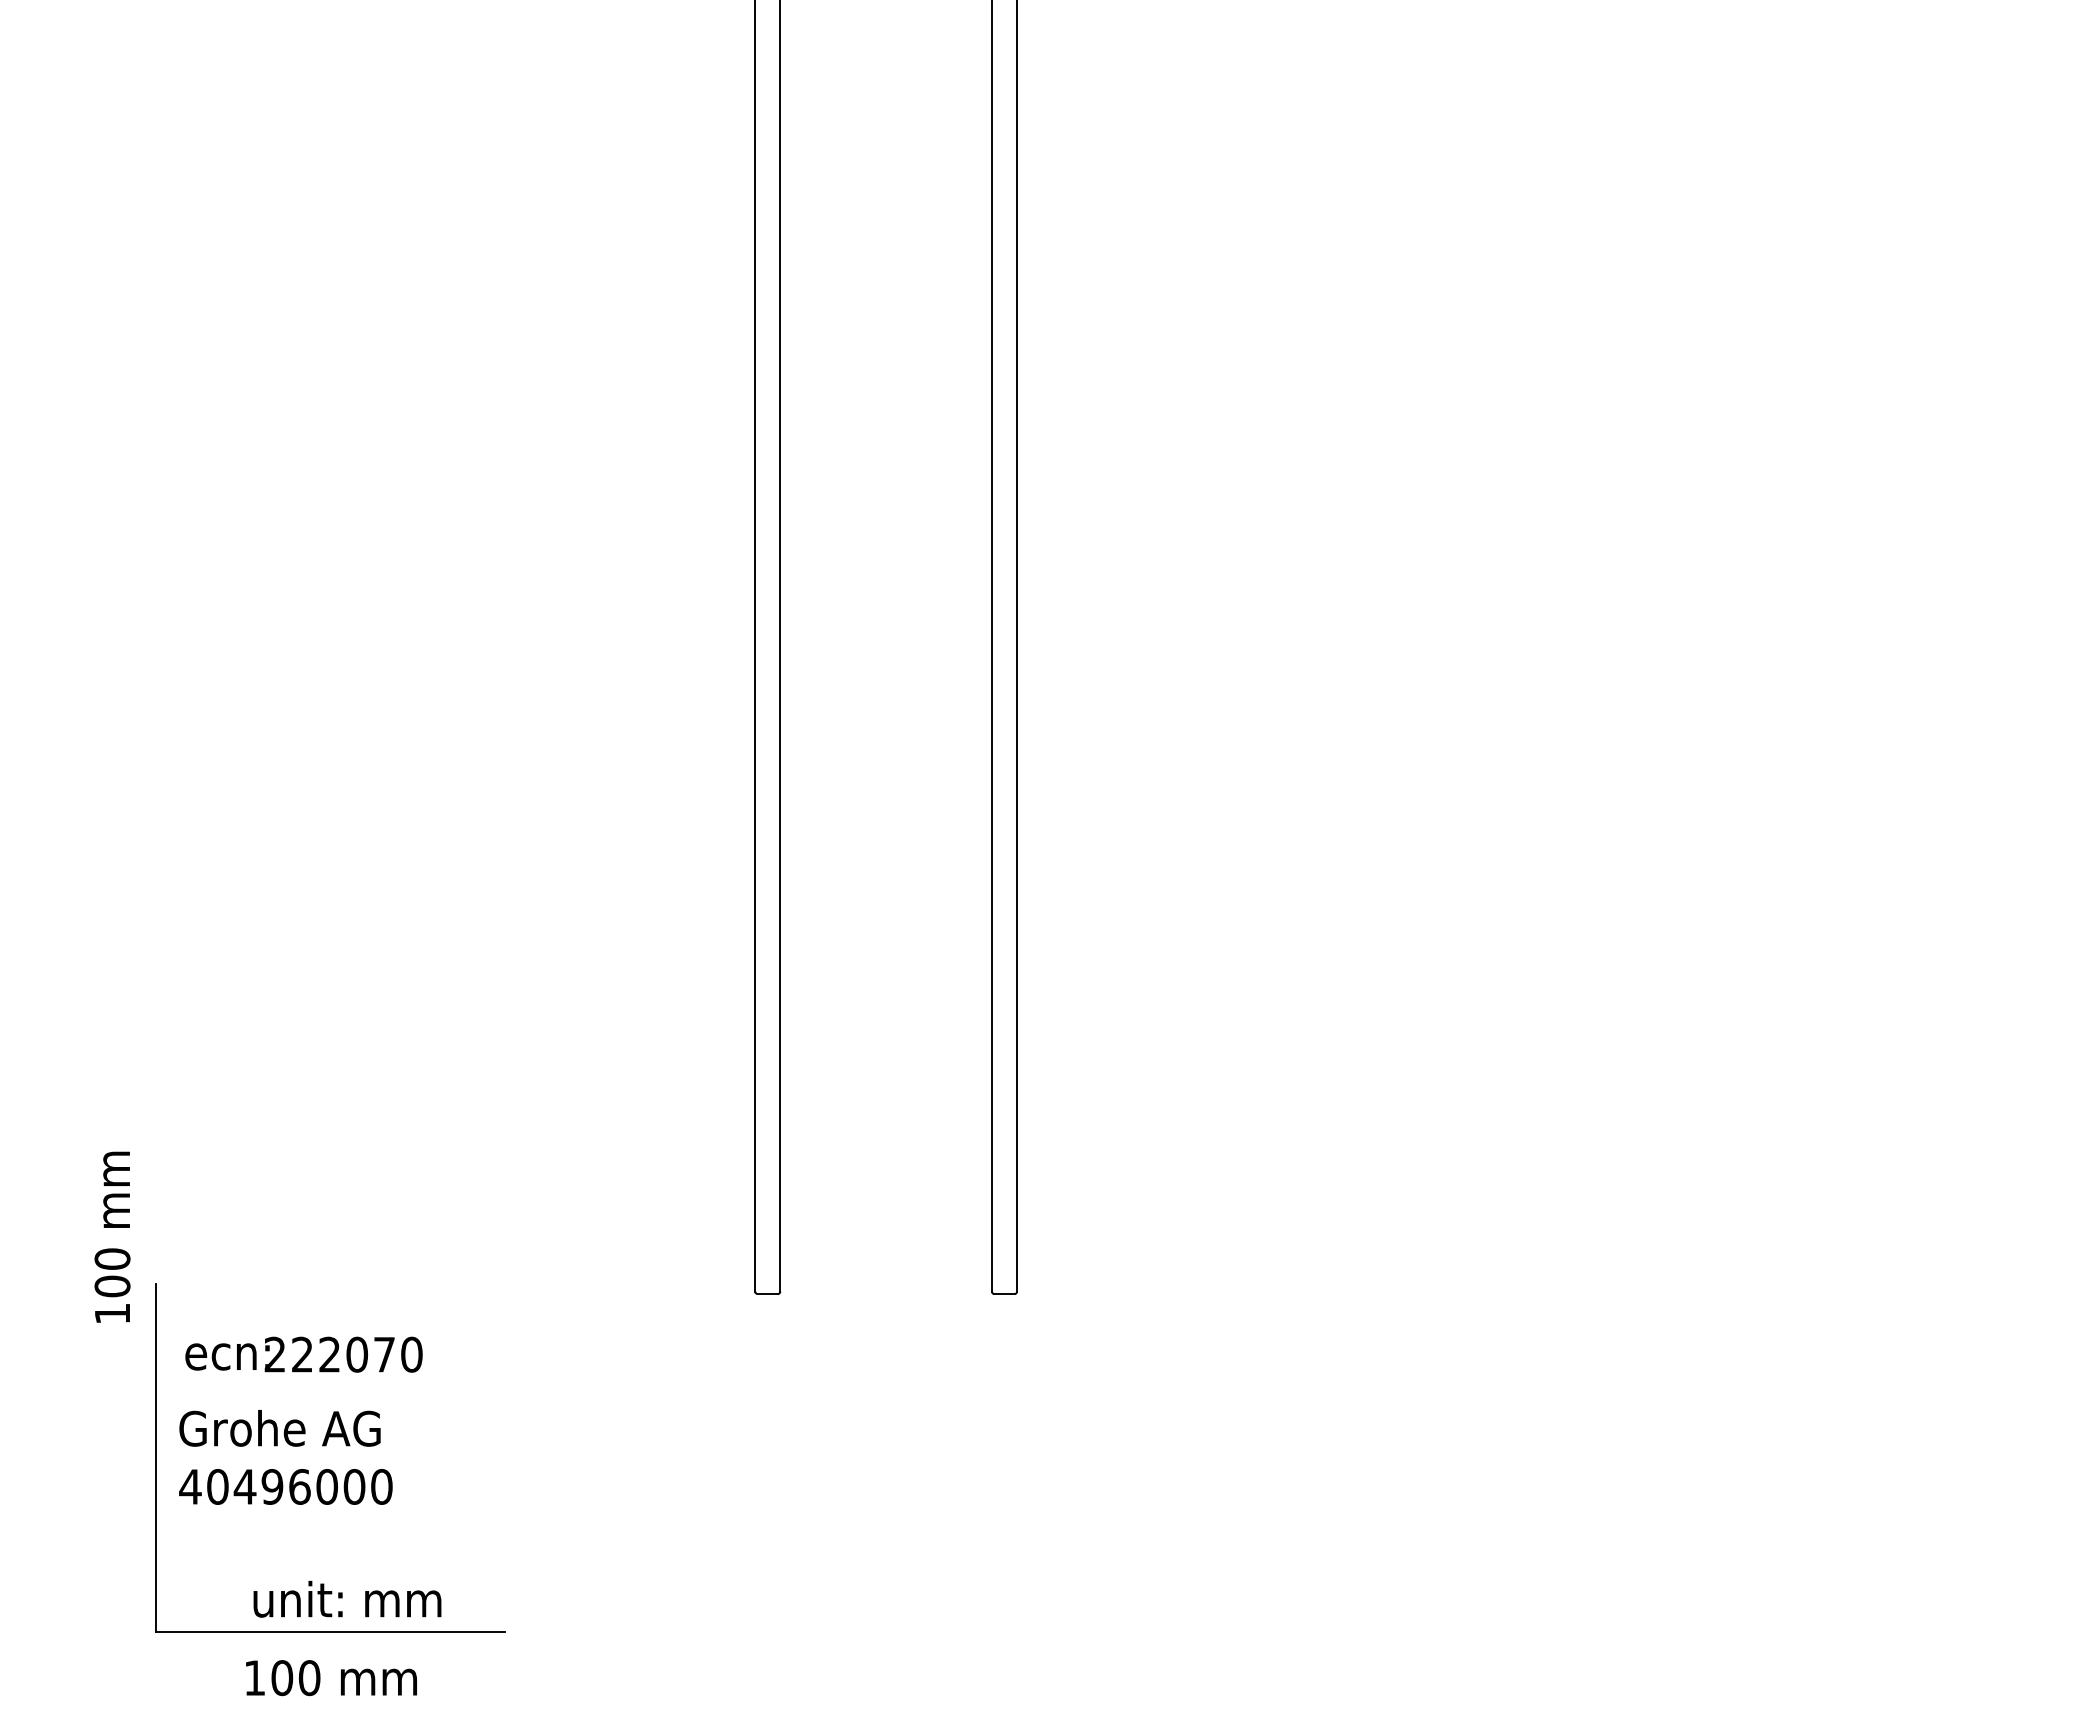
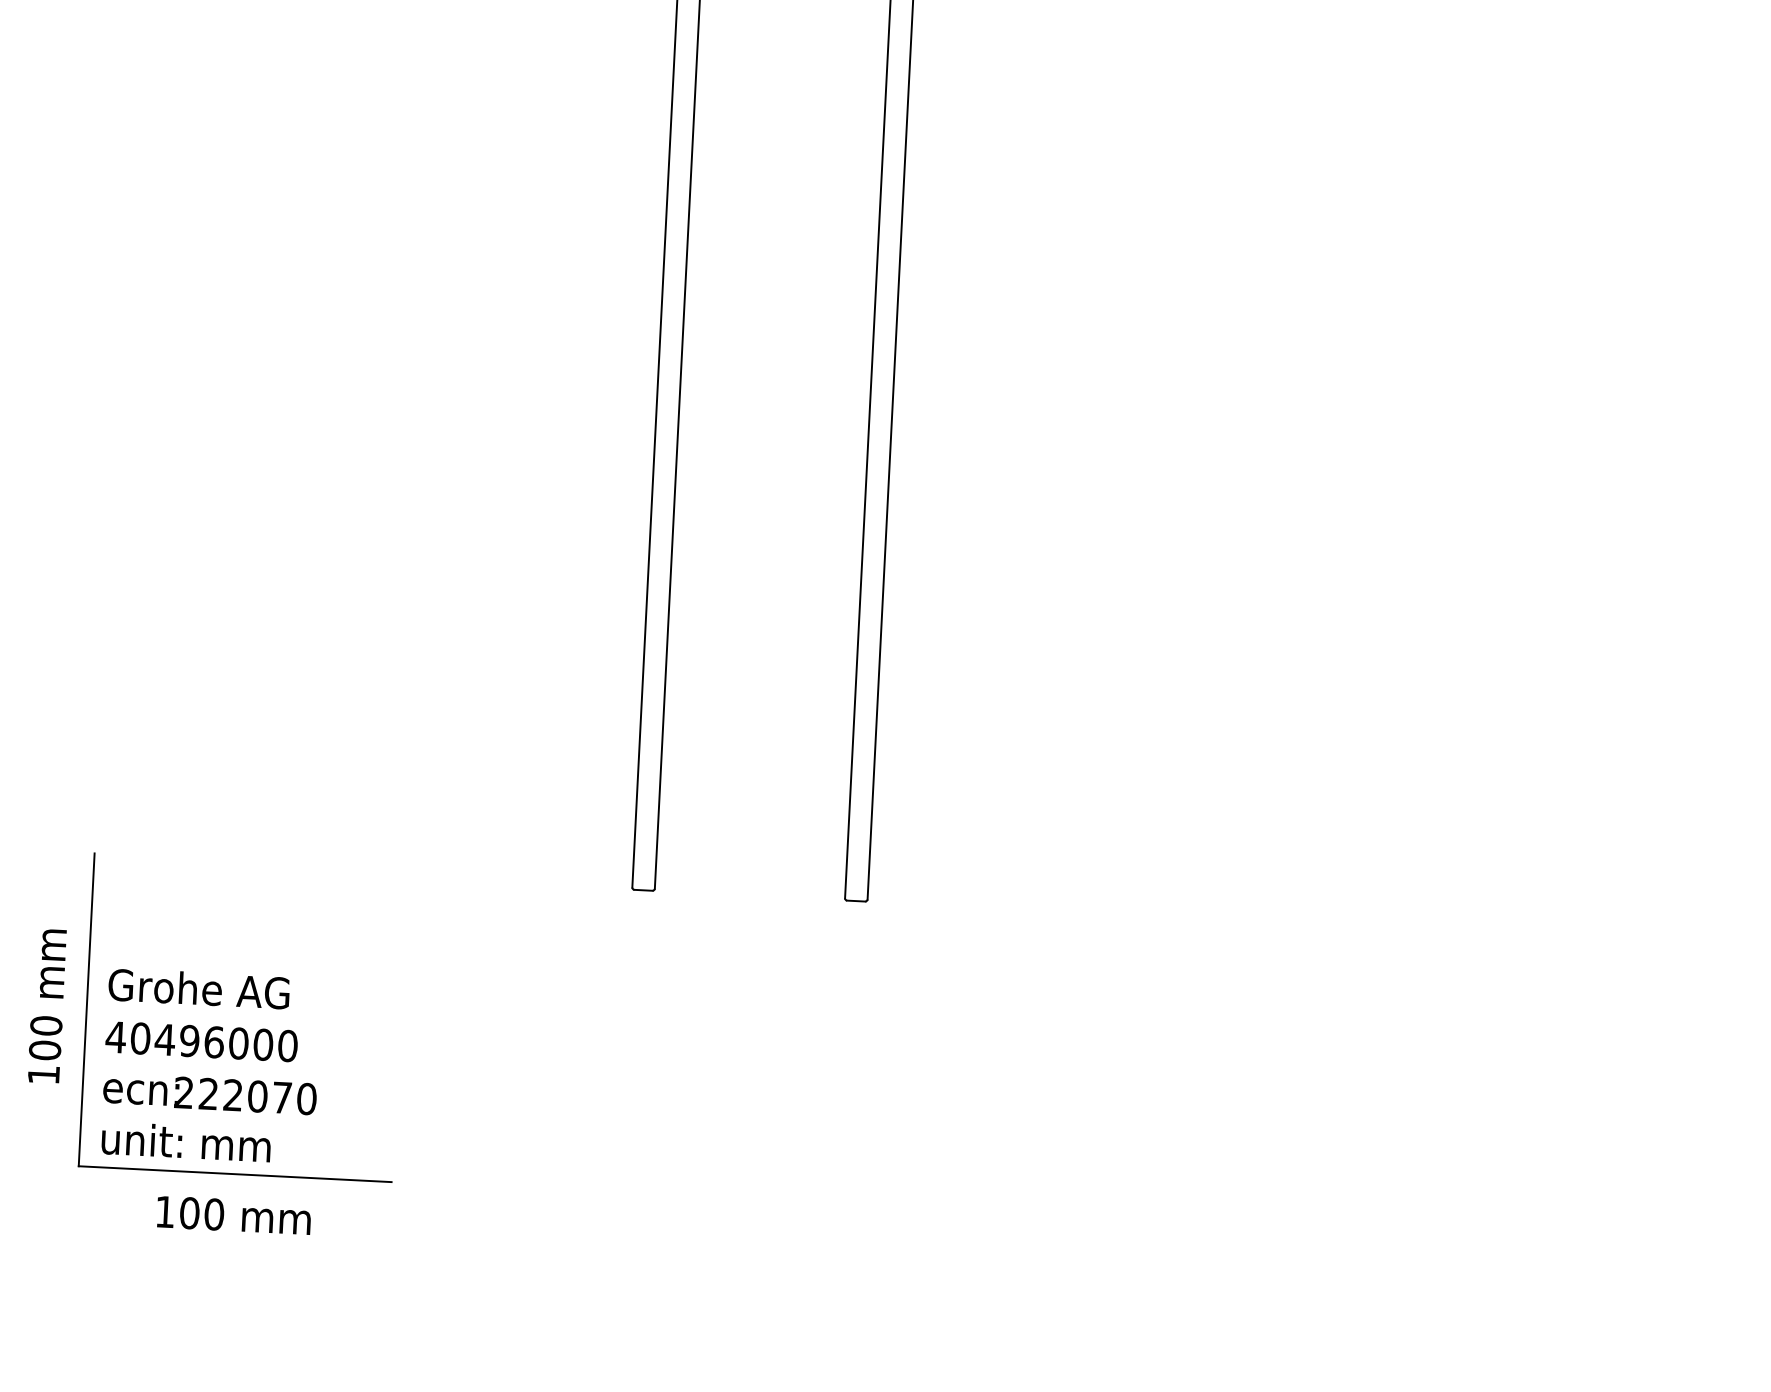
text: (112, 1236) -> (47, 1005), moved
text: (303, 1354) -> (209, 1093), moved
text: (347, 1598) -> (186, 1141), moved

